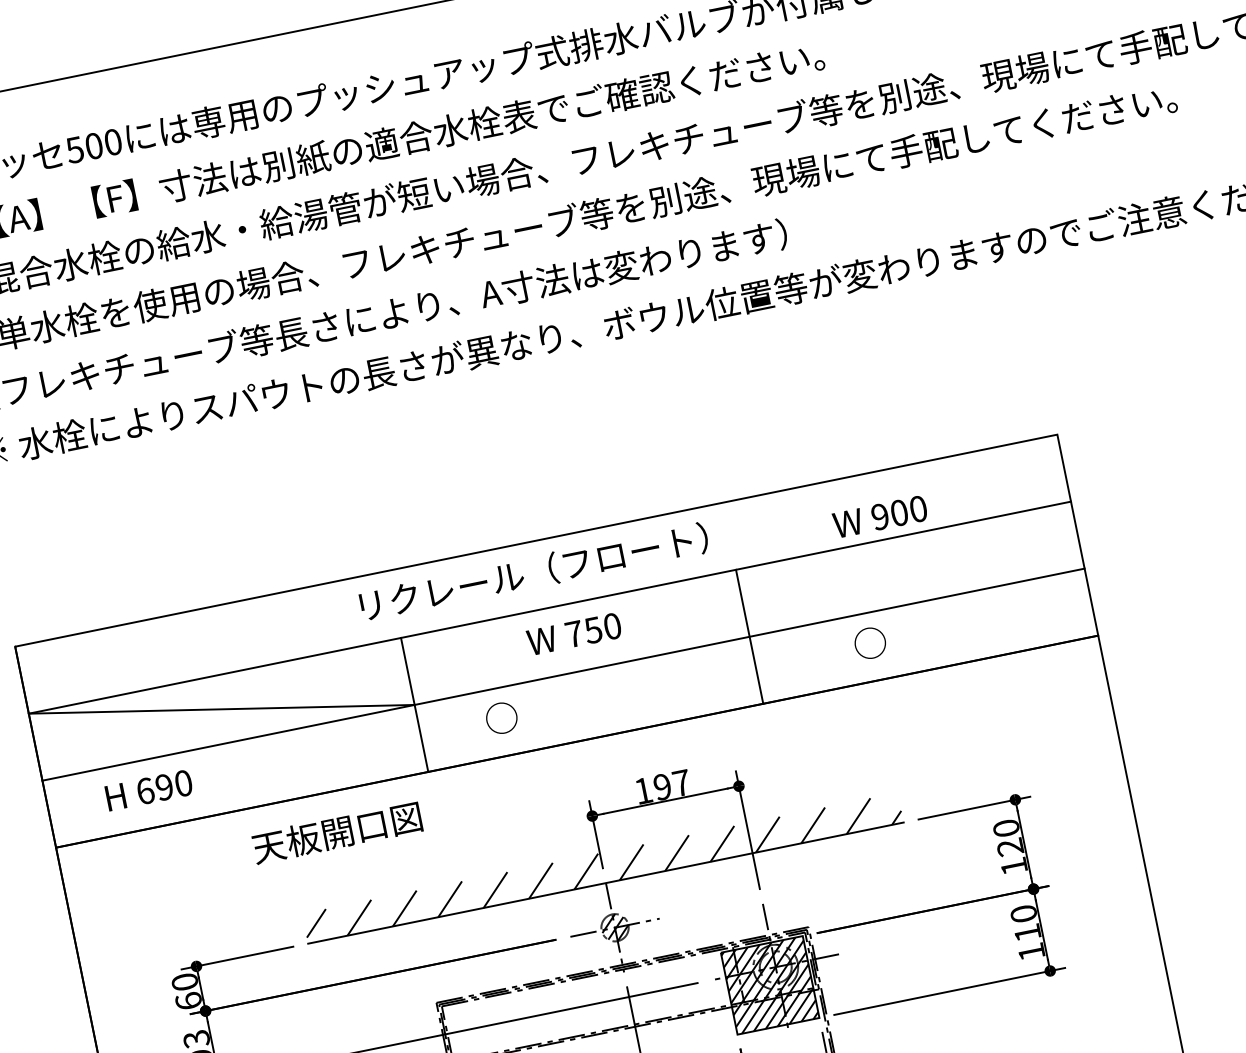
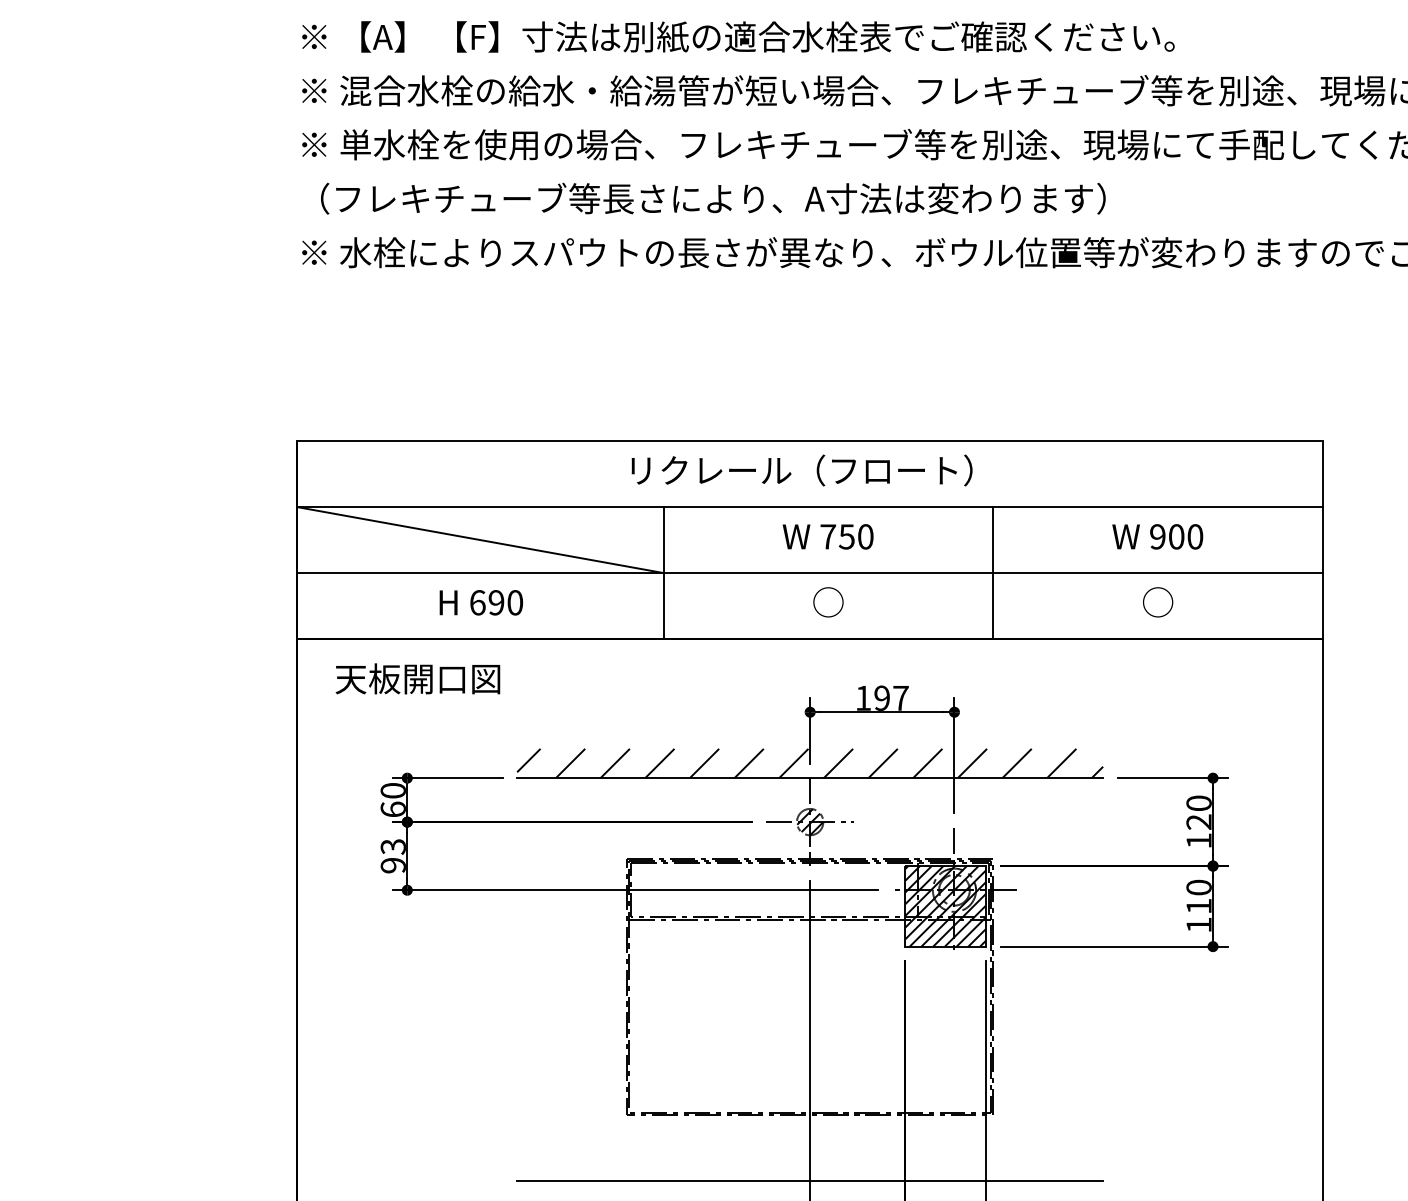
text: (879, 516) -> (1157, 536), moved
text: (870, 643) -> (1158, 602), moved
text: (501, 718) -> (828, 602), moved
text: (149, 790) -> (481, 602), moved
text: (336, 832) -> (417, 678), moved

